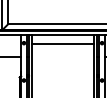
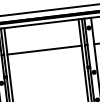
line: (62, 44) -> (43, 50), moved

